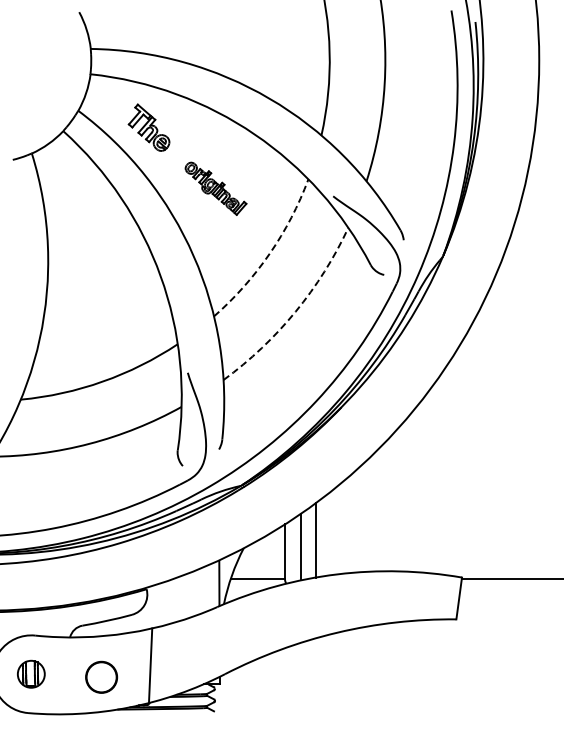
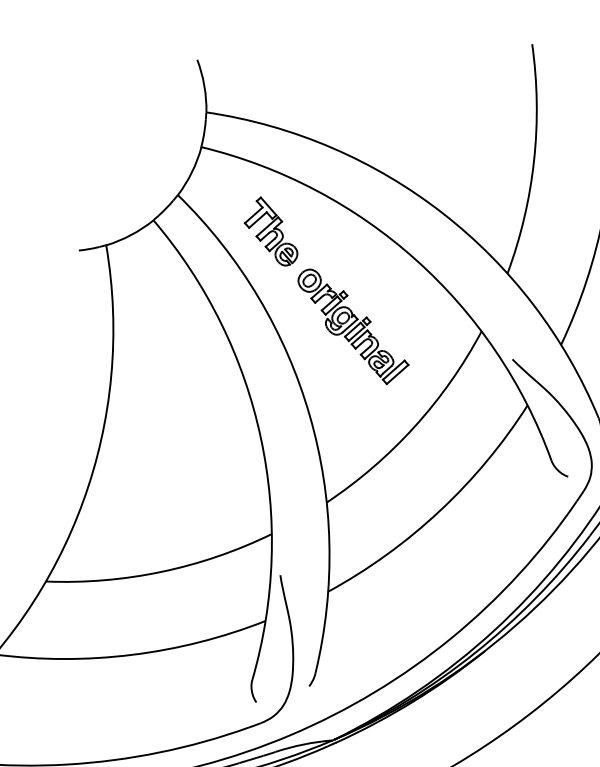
part: (215, 188) -> (352, 327), size x1.43
arc: (269, 253) -> (414, 426), dashed -> solid
arc: (295, 311) -> (439, 510), dashed -> solid

